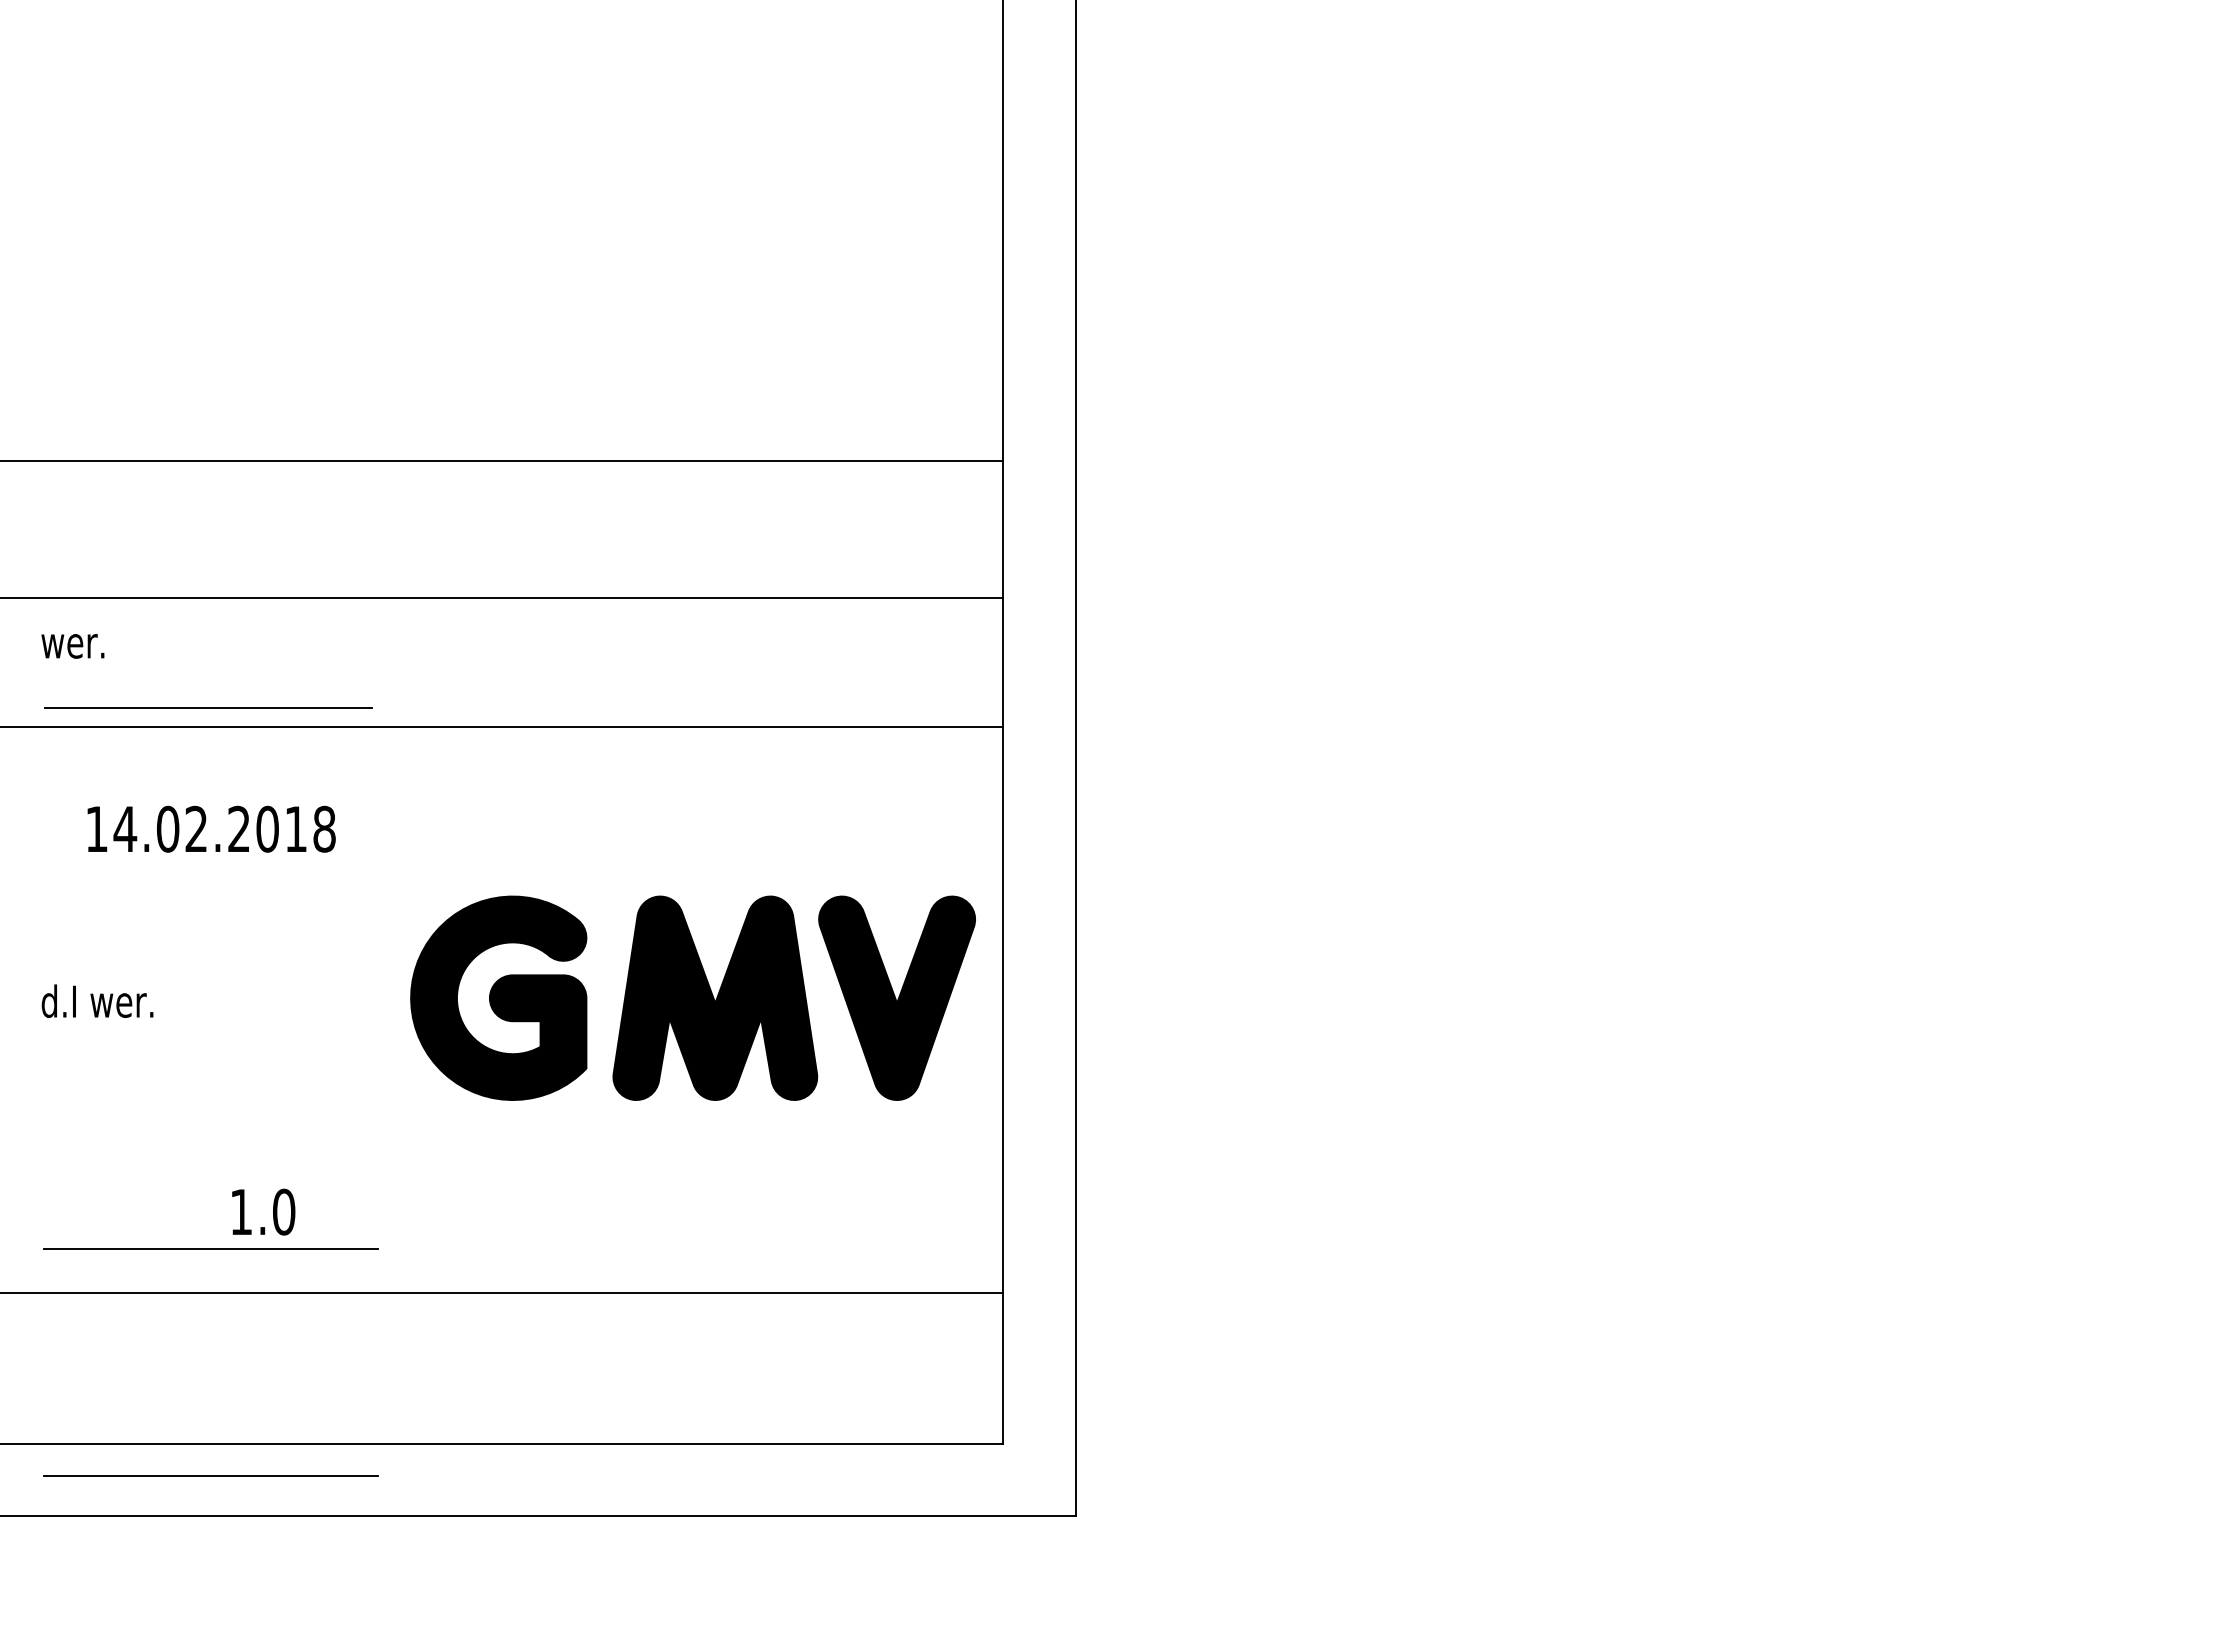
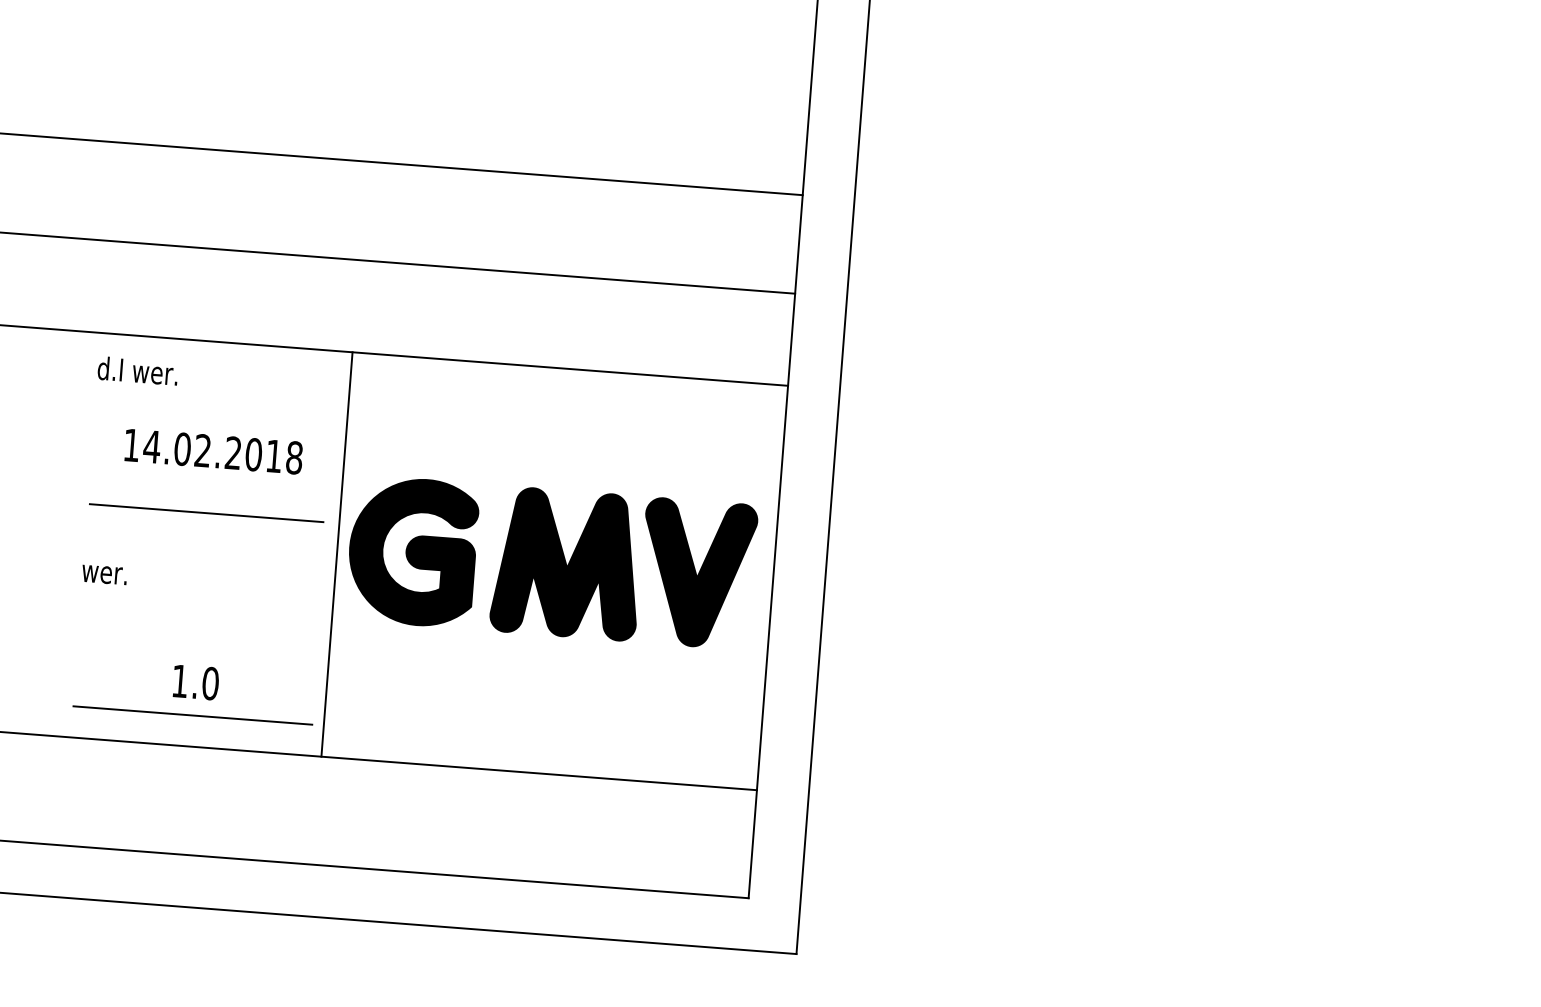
text: (72, 646) -> (104, 575), moved
line: (208, 707) -> (206, 513), moved
text: (211, 828) -> (213, 451), moved
text: (97, 1000) -> (137, 370), moved
line: (393, 1009) -> (336, 554), added
text: (263, 1211) -> (195, 682), moved
line: (210, 1475) -> (180, 877), removed

